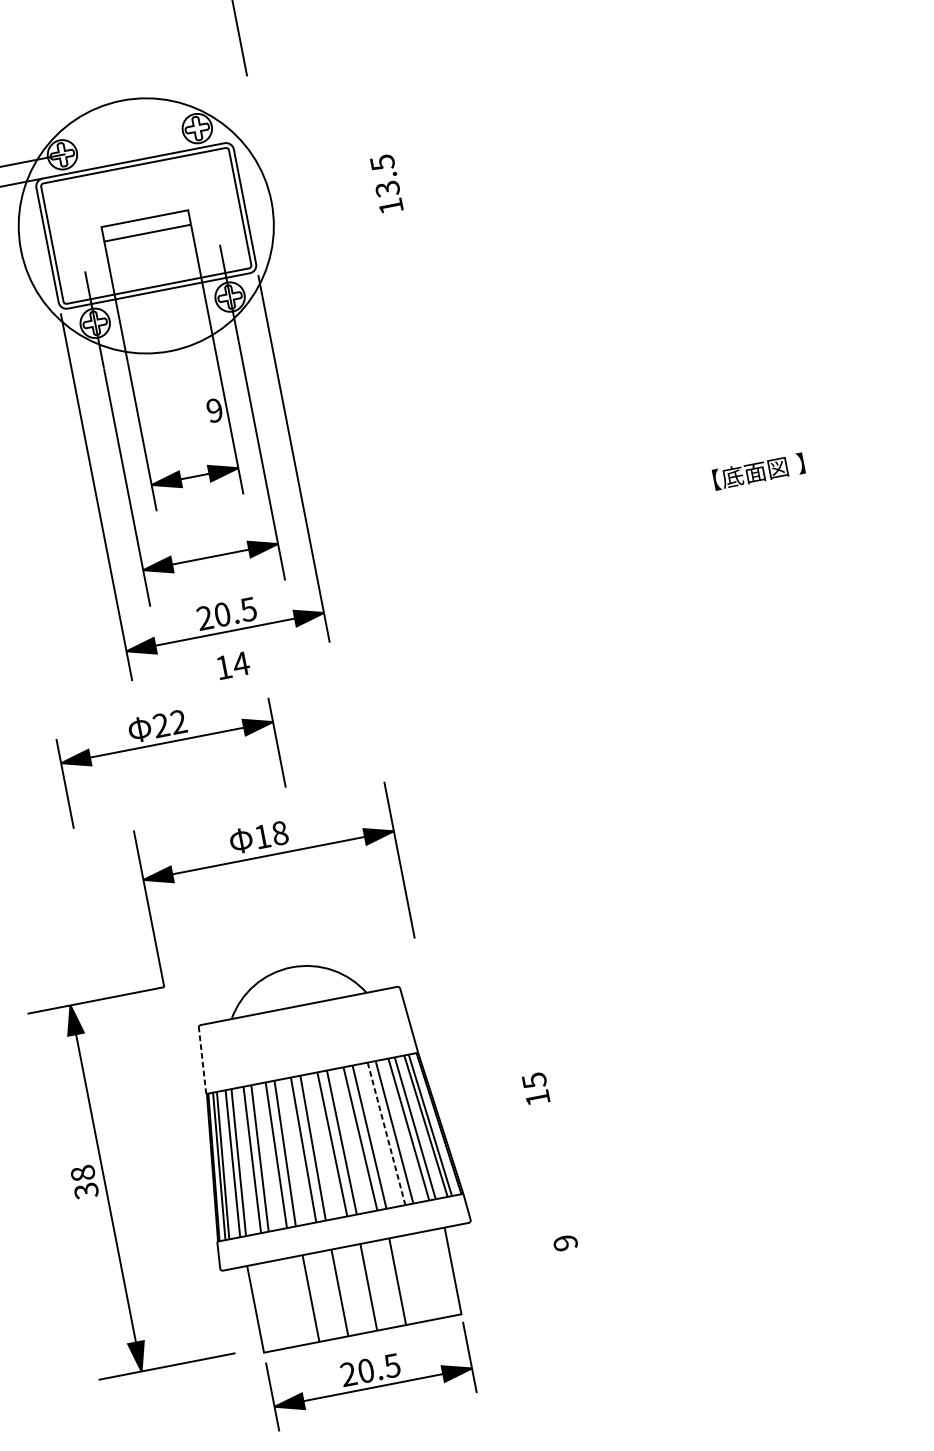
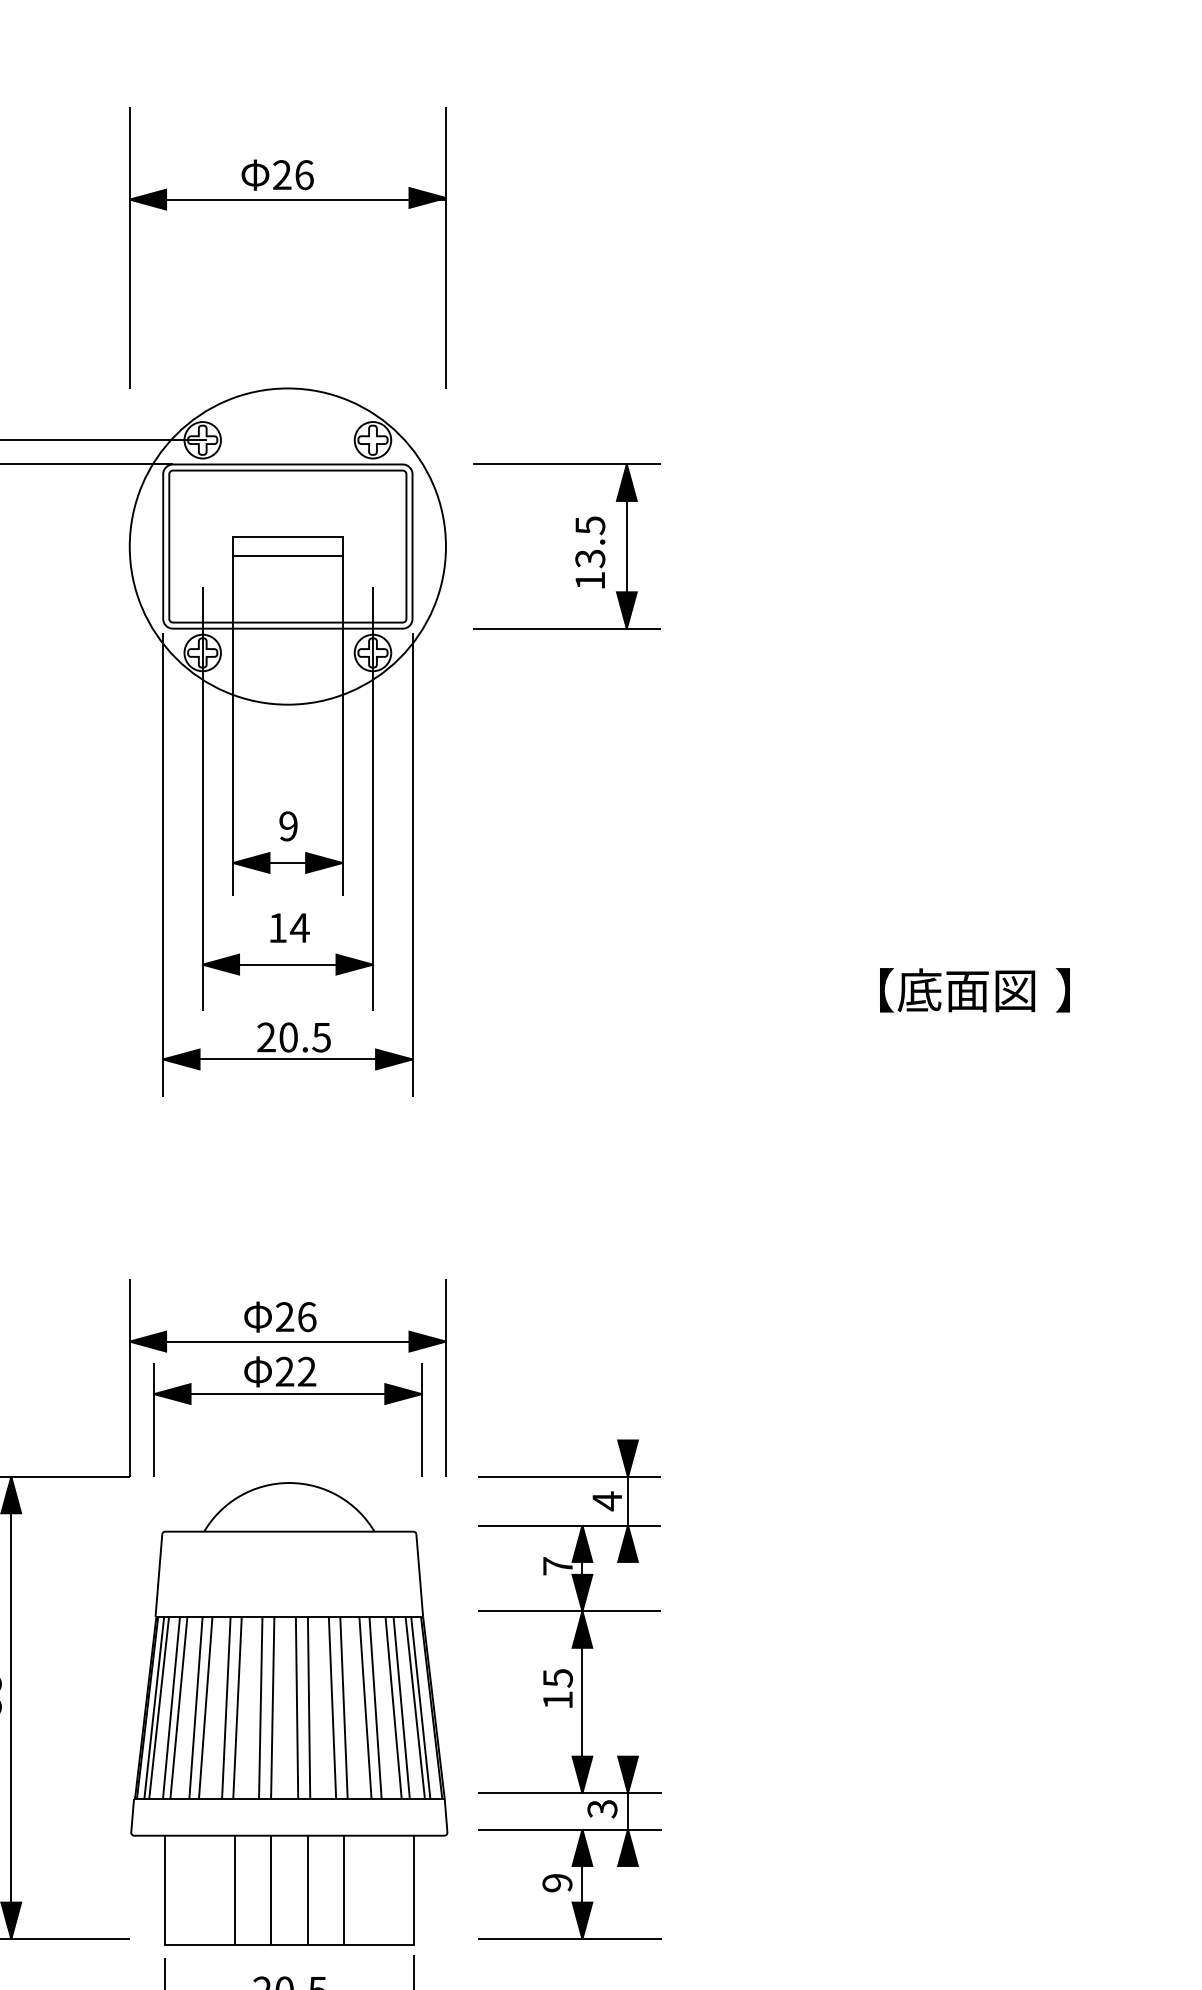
part: (414, 173) -> (626, 546), added
text: (214, 410) -> (288, 826), moved
part: (758, 471) -> (974, 990), size x1.67
text: (233, 665) -> (289, 927), moved
part: (166, 743) -> (287, 1394), moved
text: (271, 835) -> (295, 1317), 18 -> 26
line: (202, 1060) -> (158, 1575), dashed -> solid
part: (554, 1085) -> (581, 1689), added
line: (386, 1134) -> (365, 1708), dashed -> solid

